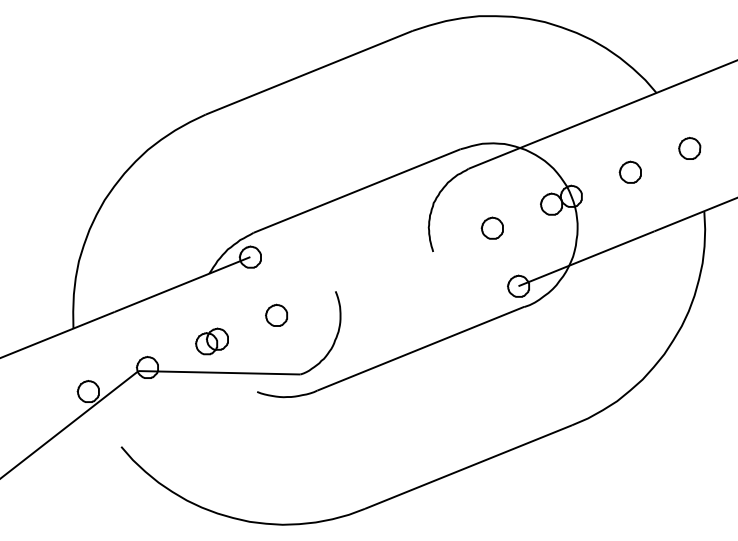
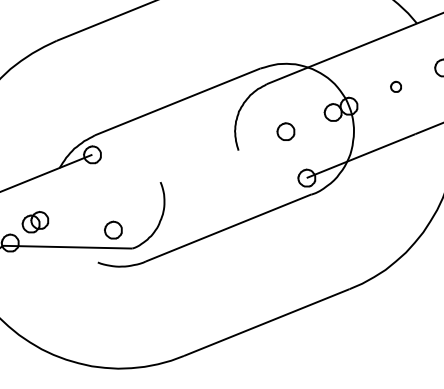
part: (629, 171) -> (395, 86), size x0.6
part: (276, 314) -> (113, 229), moved
part: (211, 341) -> (34, 222), moved

